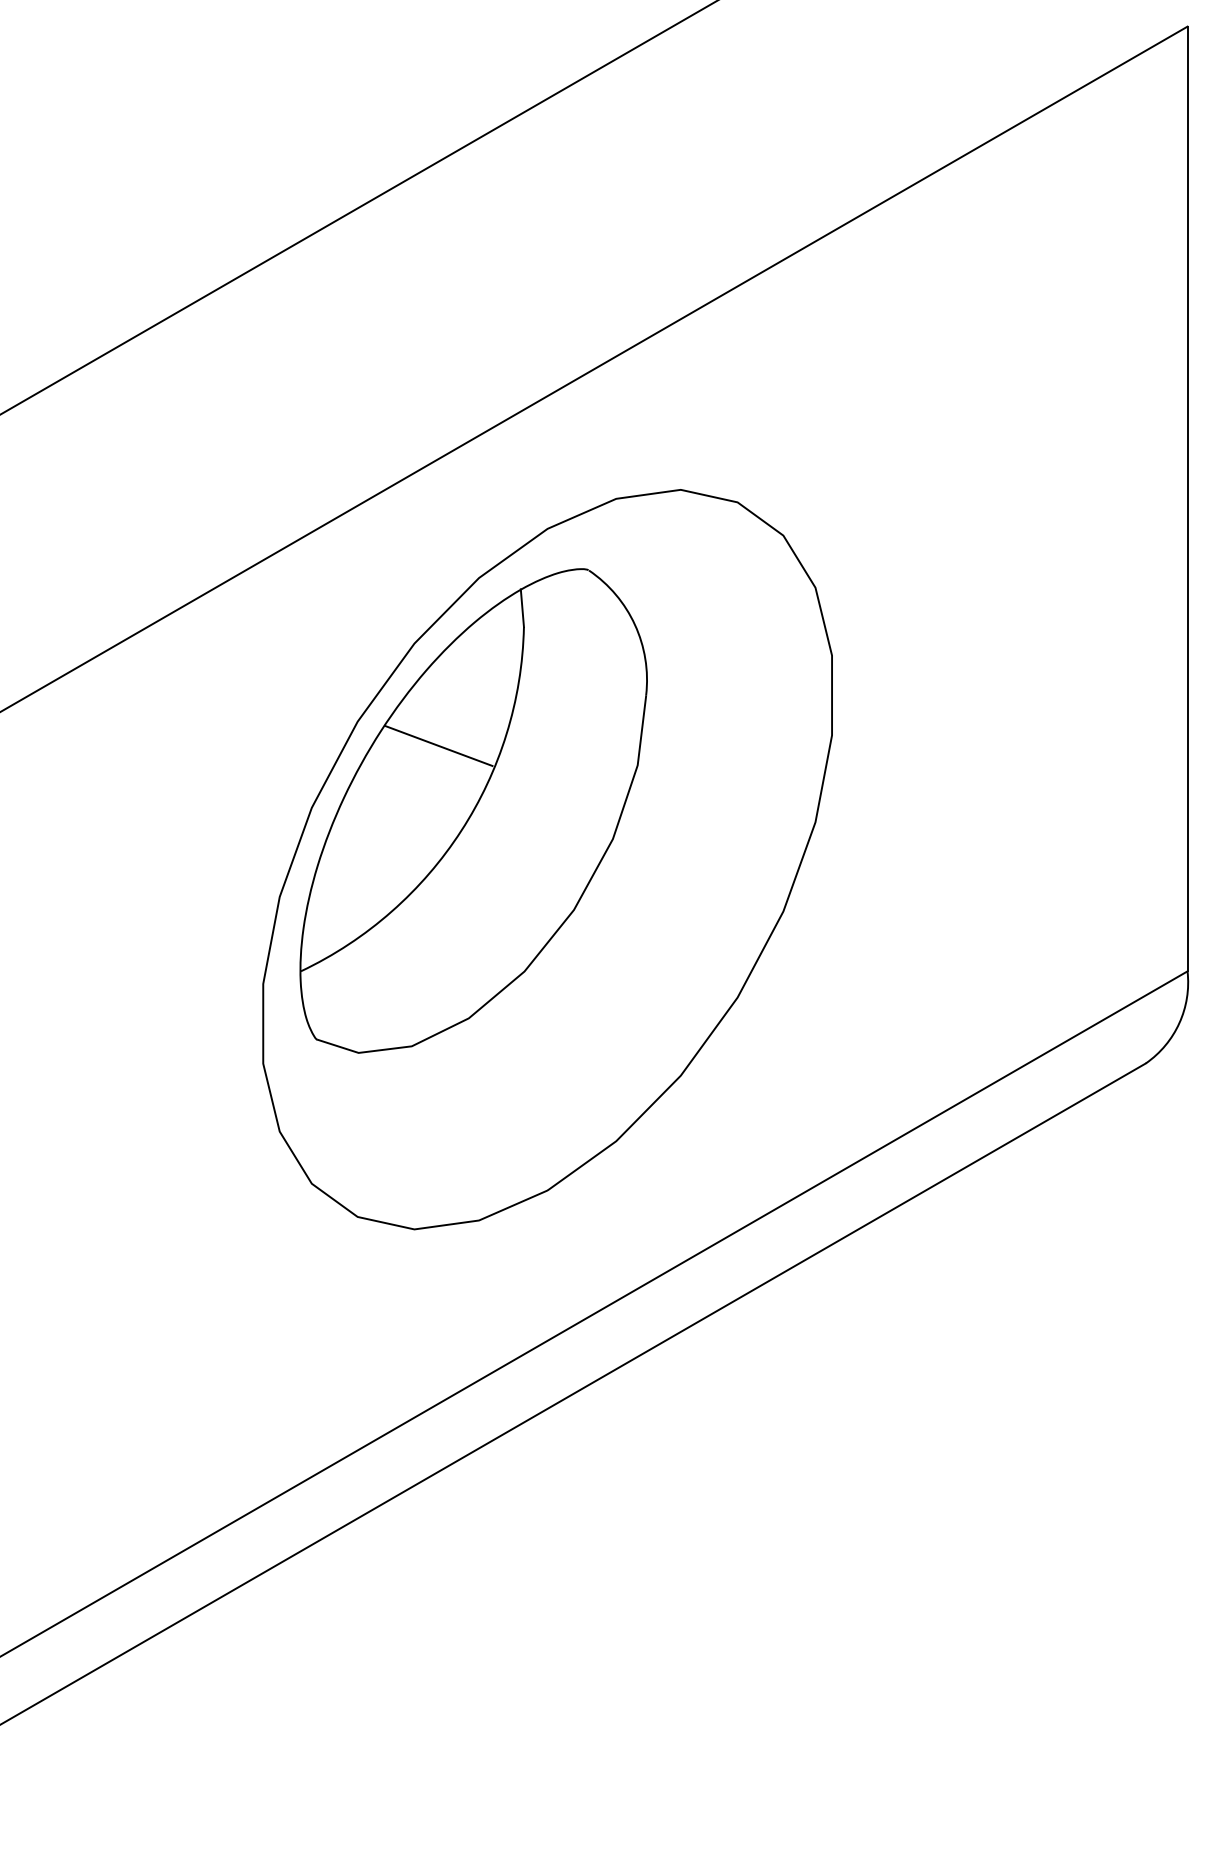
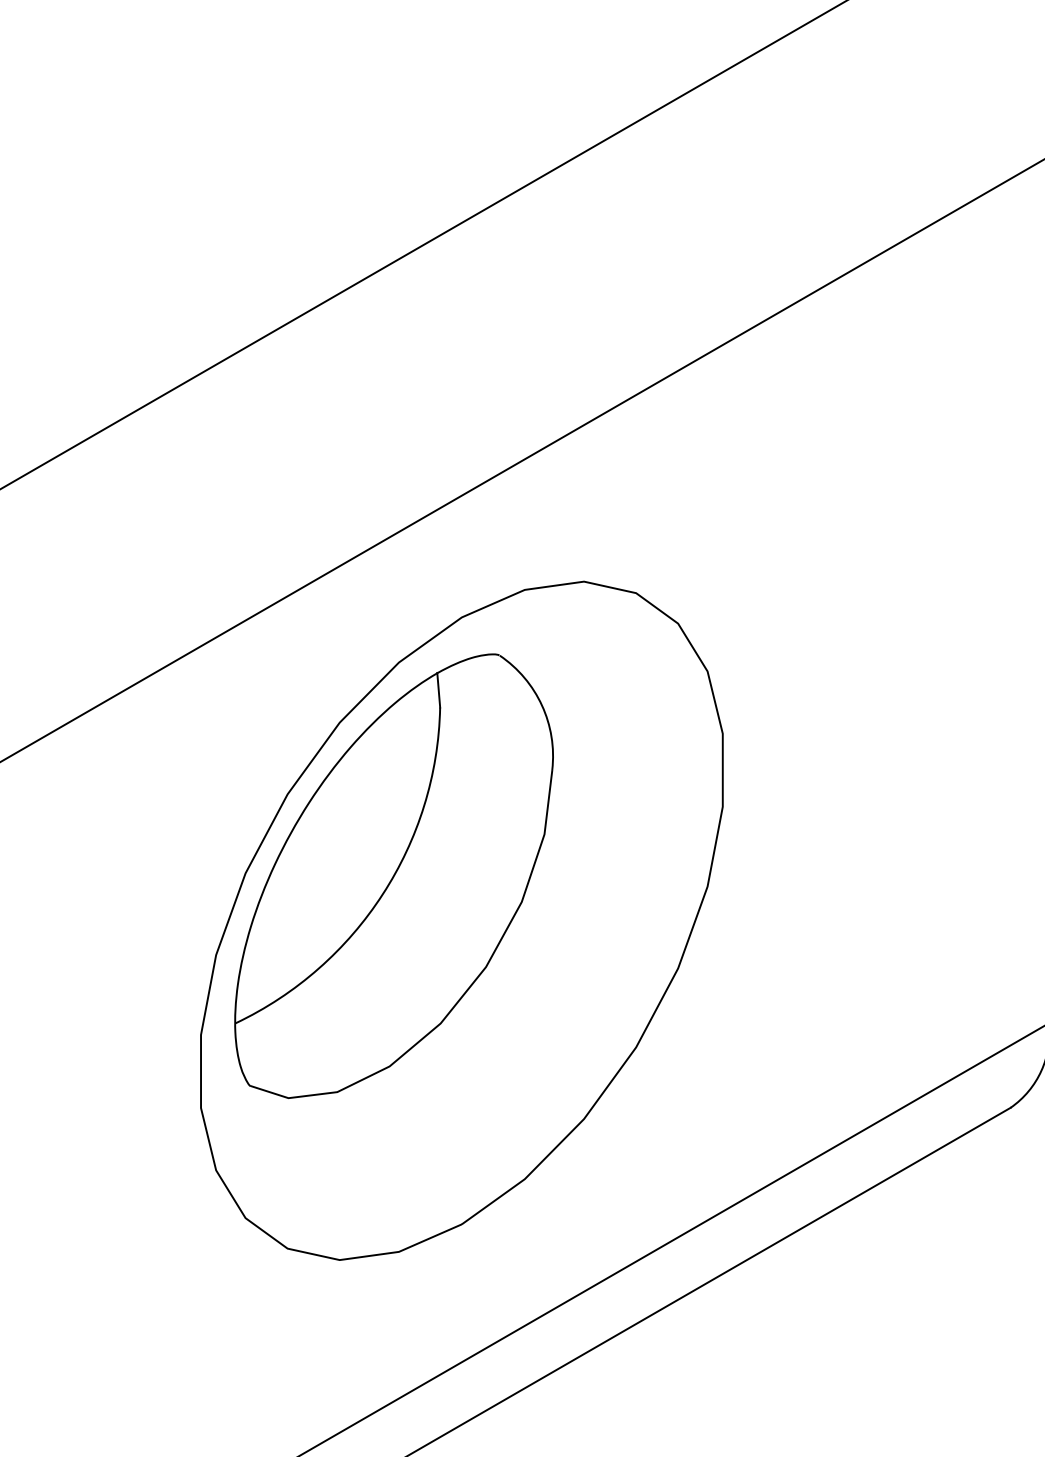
line: (438, 745) -> (361, 816), removed

